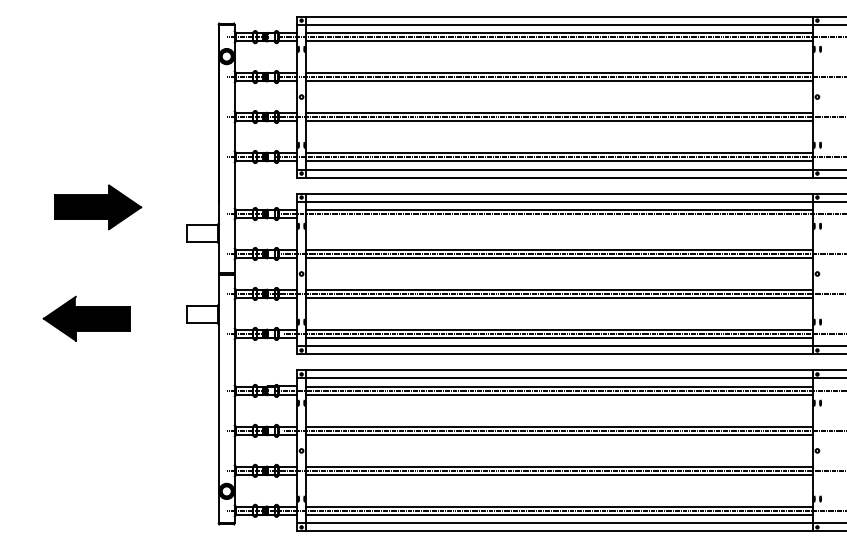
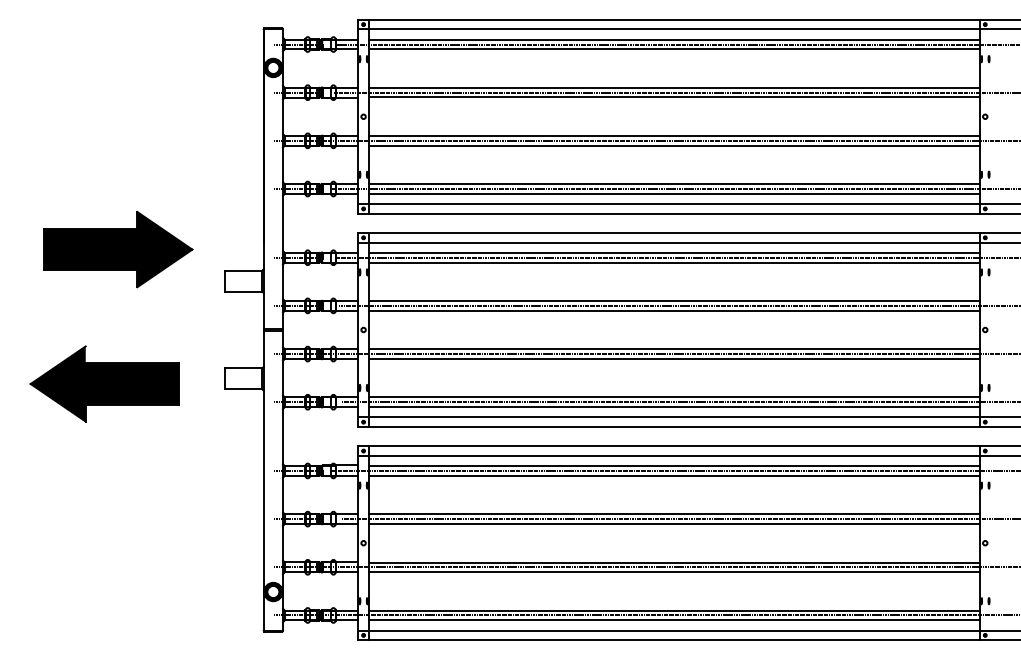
part: (97, 207) -> (117, 249), size x1.43
line: (559, 218) -> (674, 263), added
part: (86, 318) -> (104, 383), size x1.43

